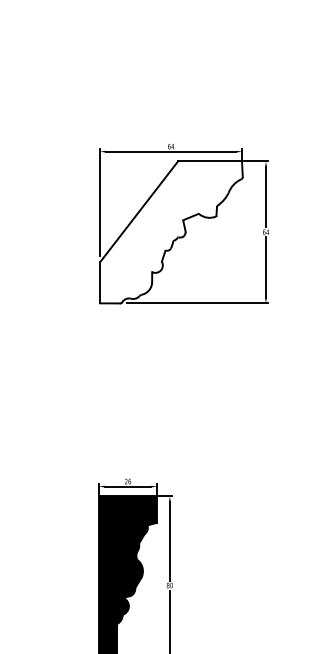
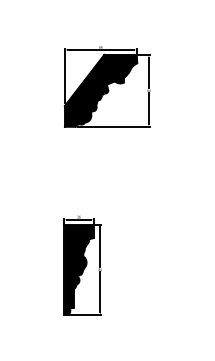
fill: (170, 231) -> (100, 90), added

